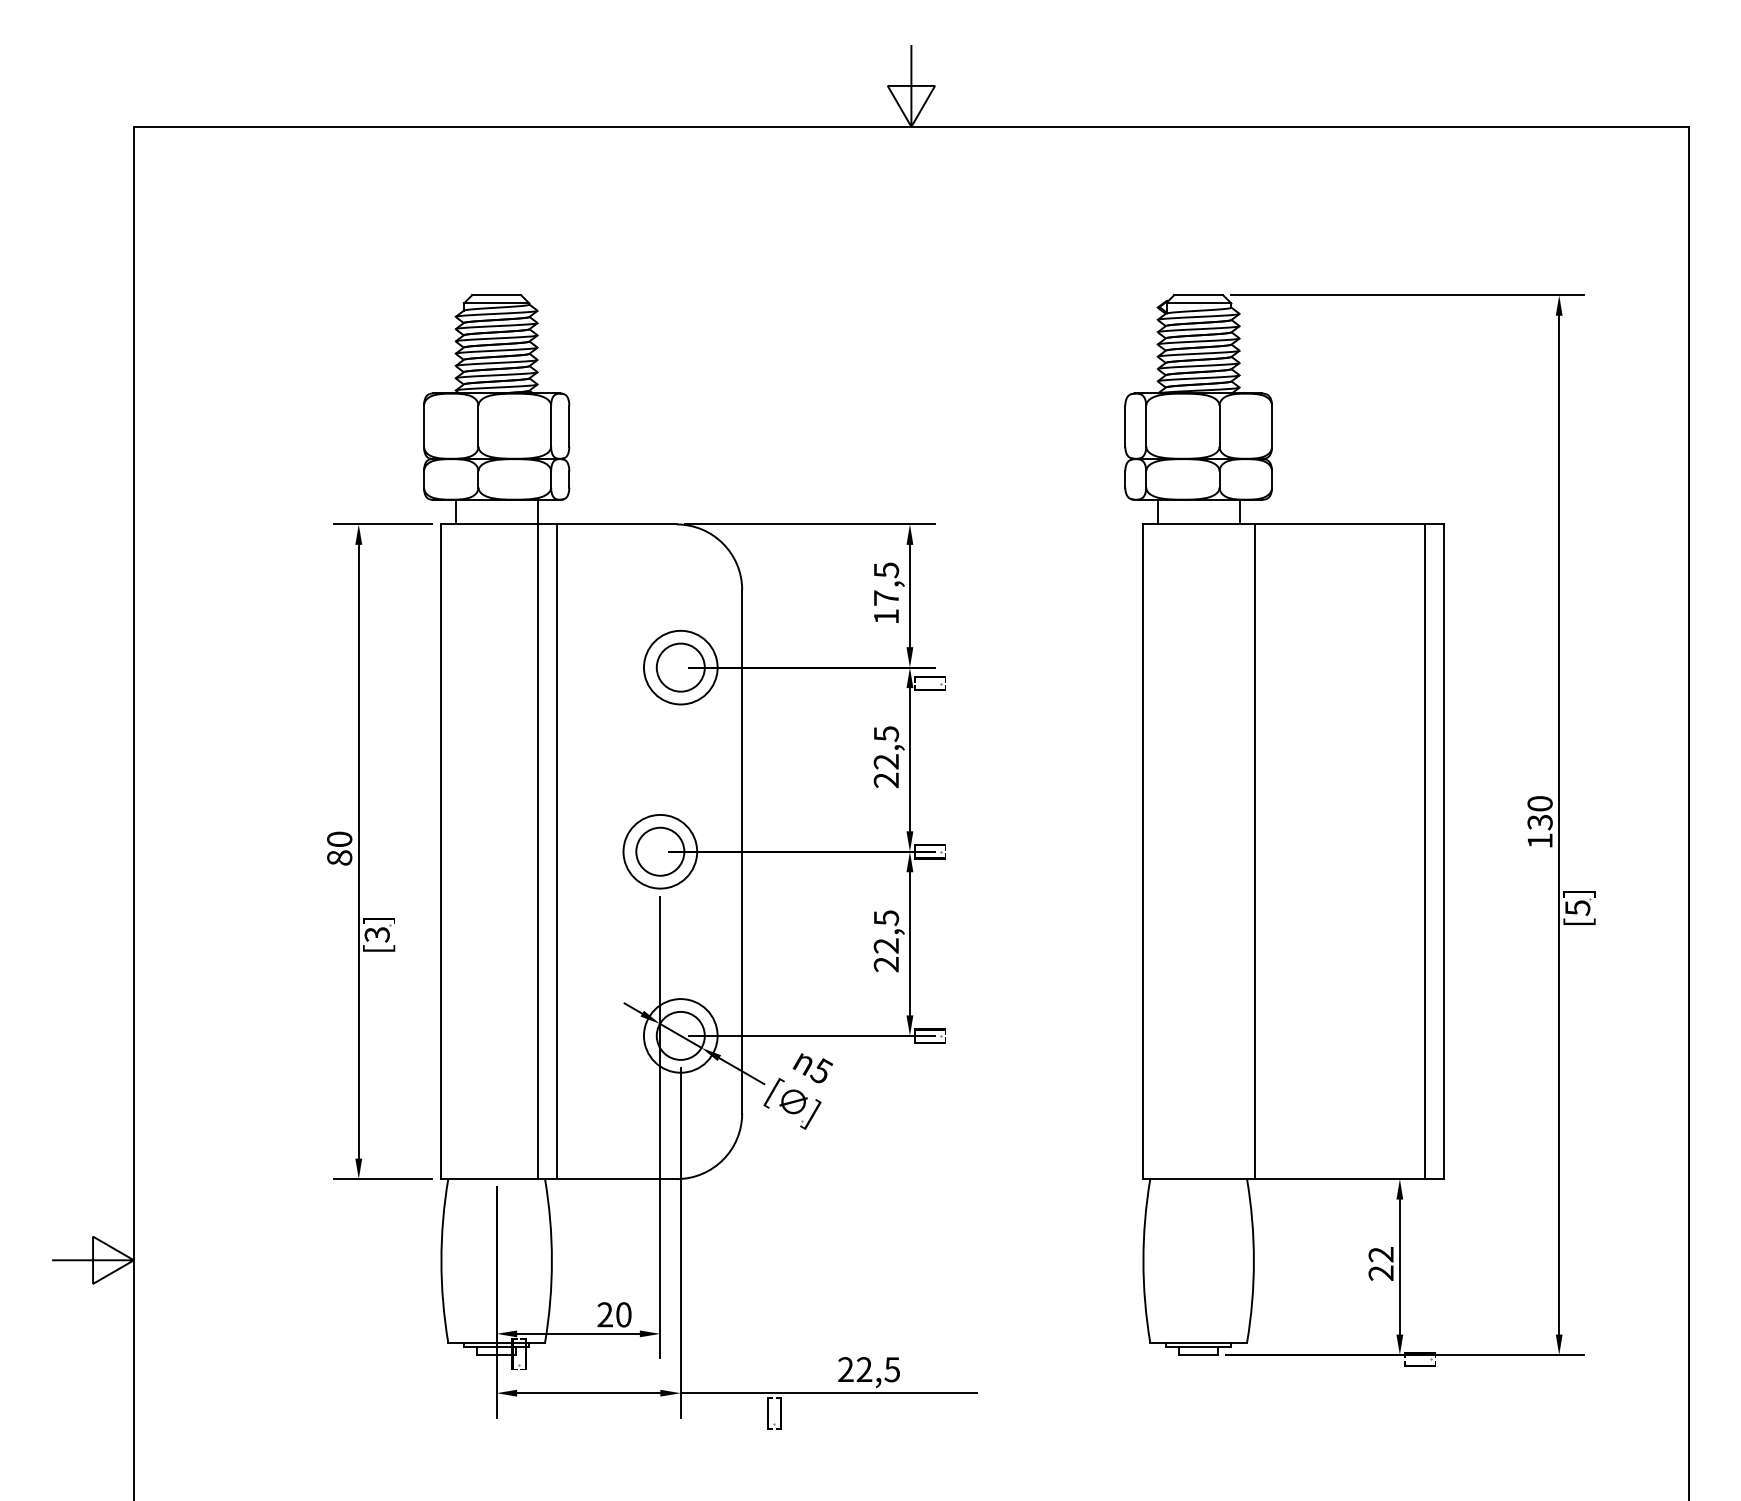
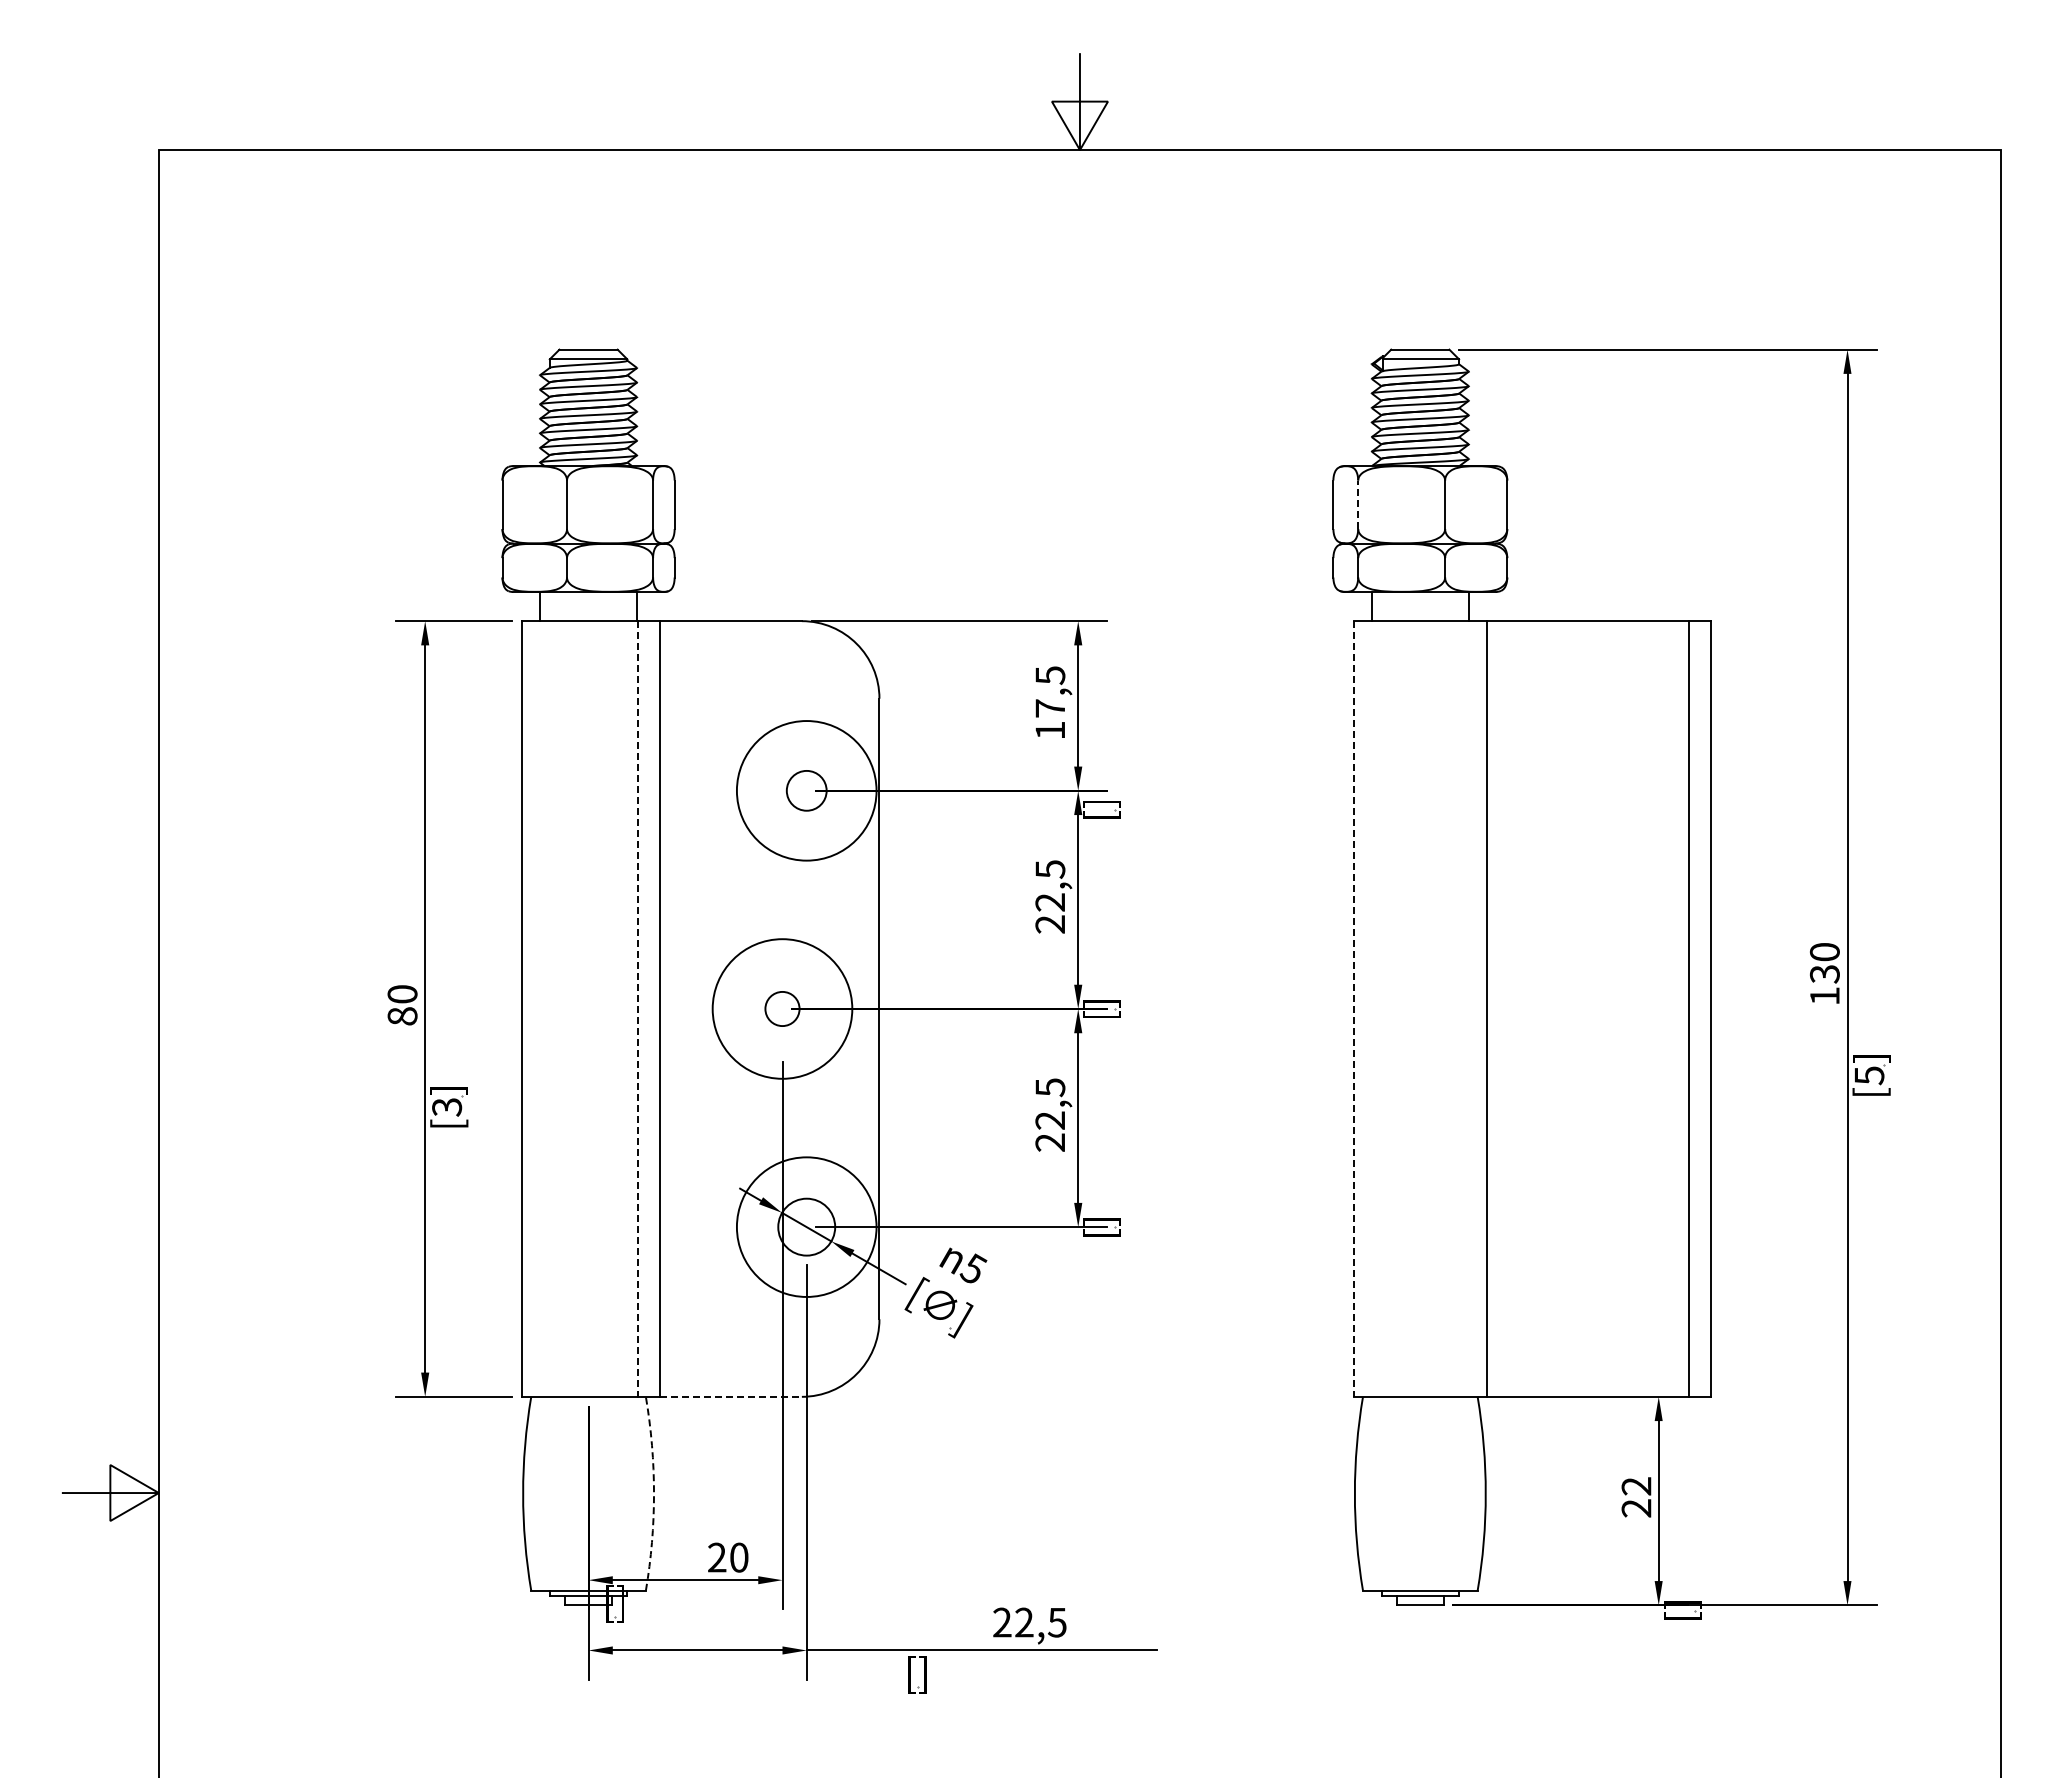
line: (1146, 425) -> (1358, 504), solid -> dashed
circle: (680, 667) -> (806, 790), size x0.7
circle: (680, 667) -> (806, 790), size x1.6
circle: (660, 851) -> (782, 1008), size x0.6
circle: (660, 851) -> (782, 1008), size x1.6
line: (537, 852) -> (637, 1009), solid -> dashed
line: (1142, 852) -> (1353, 1009), solid -> dashed
circle: (680, 1035) -> (806, 1226), size x1.6
line: (617, 1178) -> (731, 1396), solid -> dashed
arc: (552, 1260) -> (654, 1493), solid -> dashed

